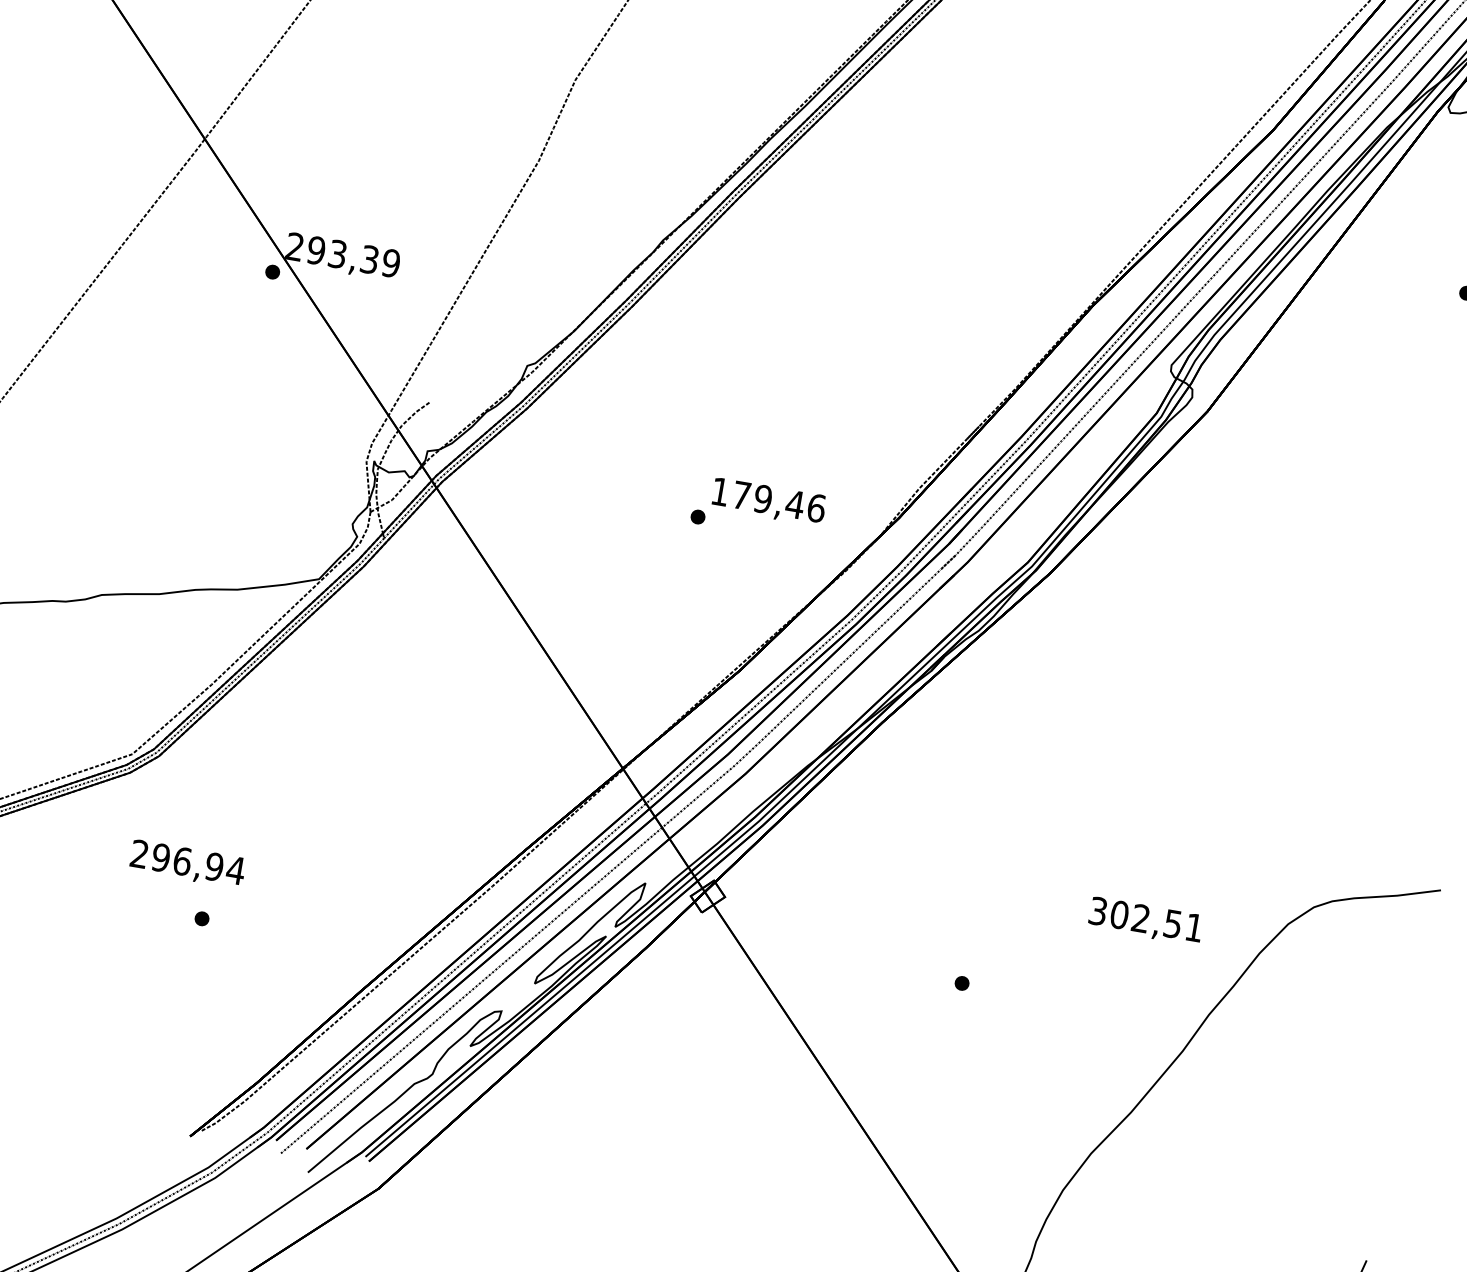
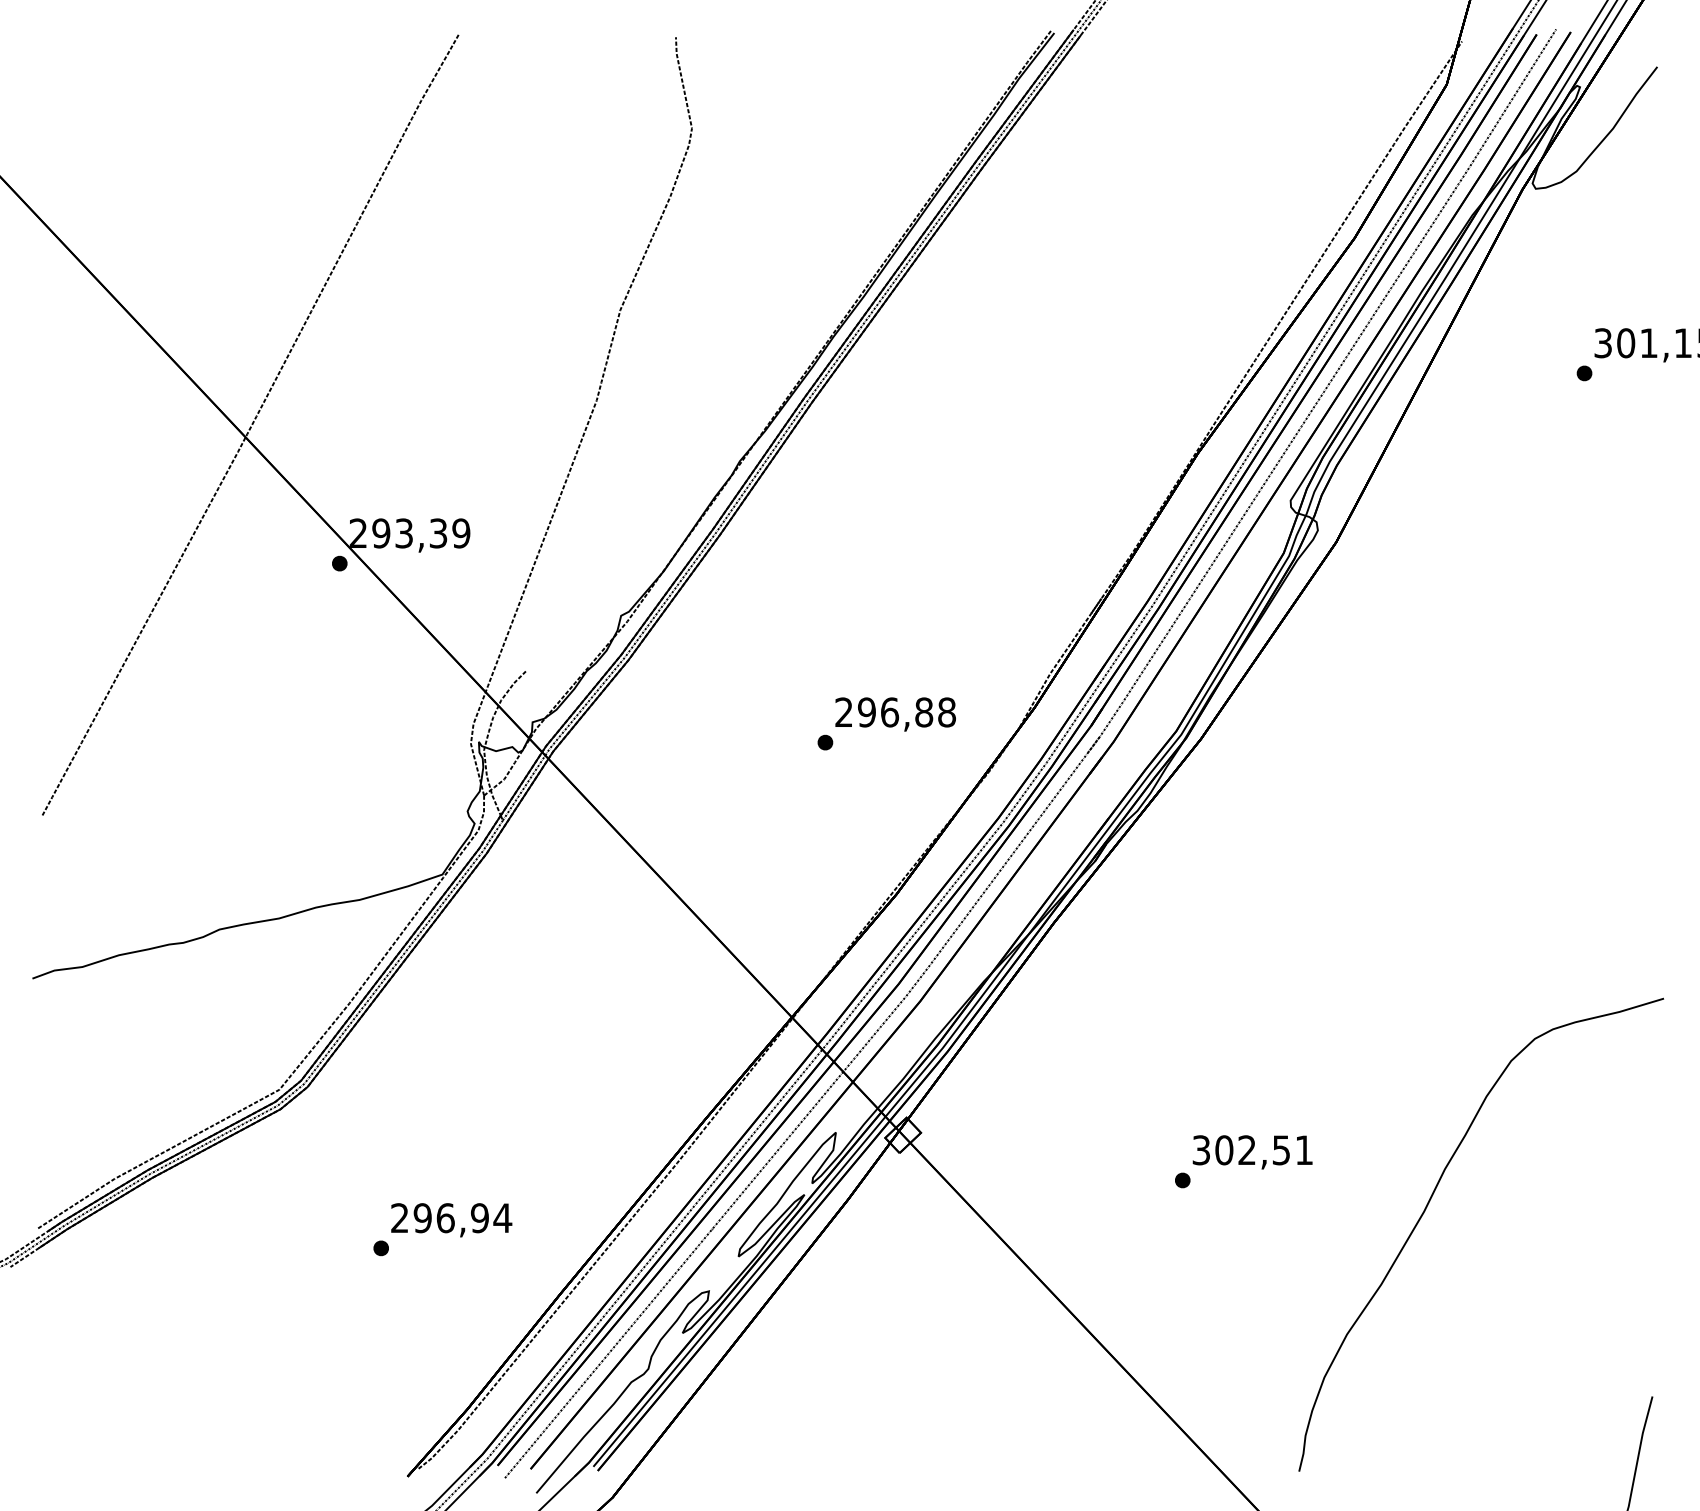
text: (768, 500) -> (895, 712), 179,46 -> 296,88
text: (187, 864) -> (451, 1220), moved
text: (1145, 921) -> (1252, 1152), moved

